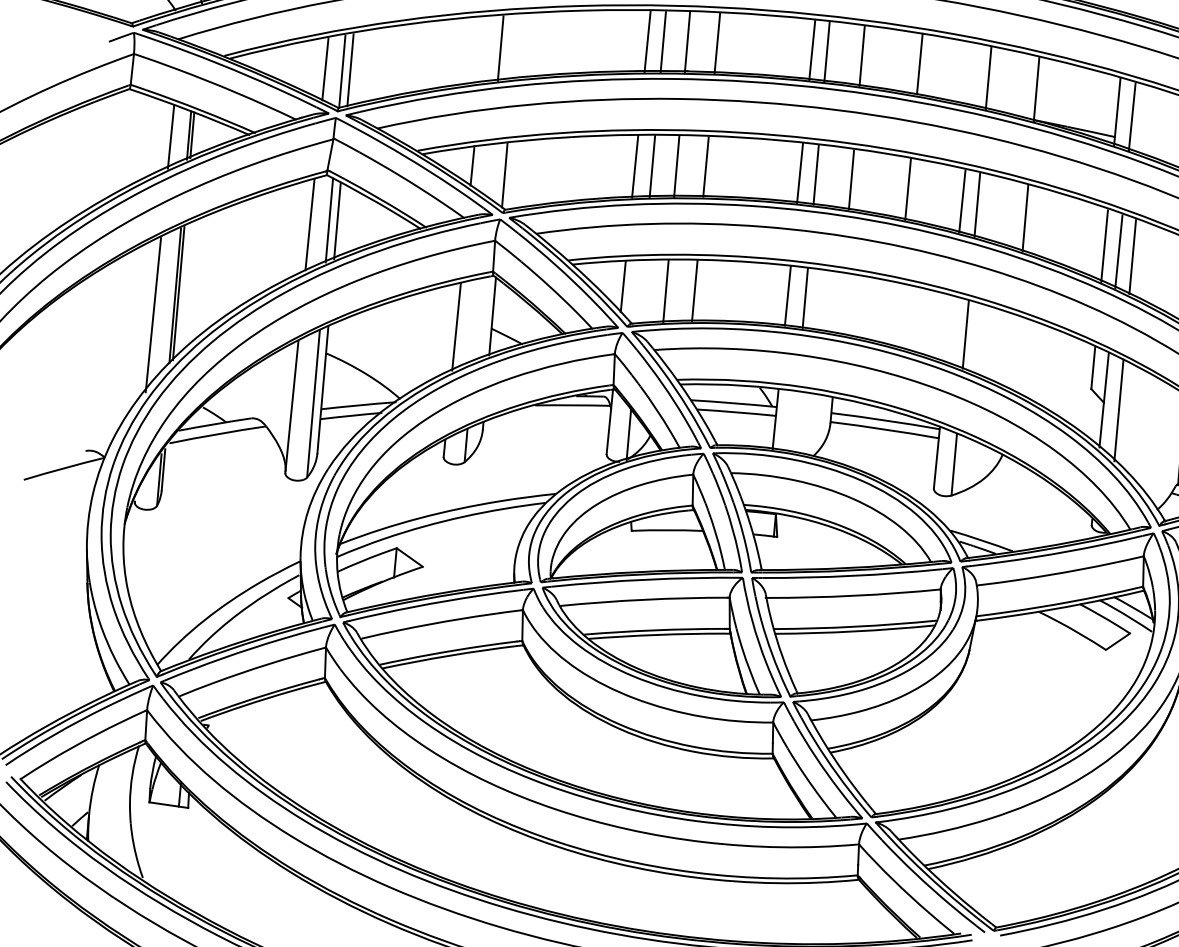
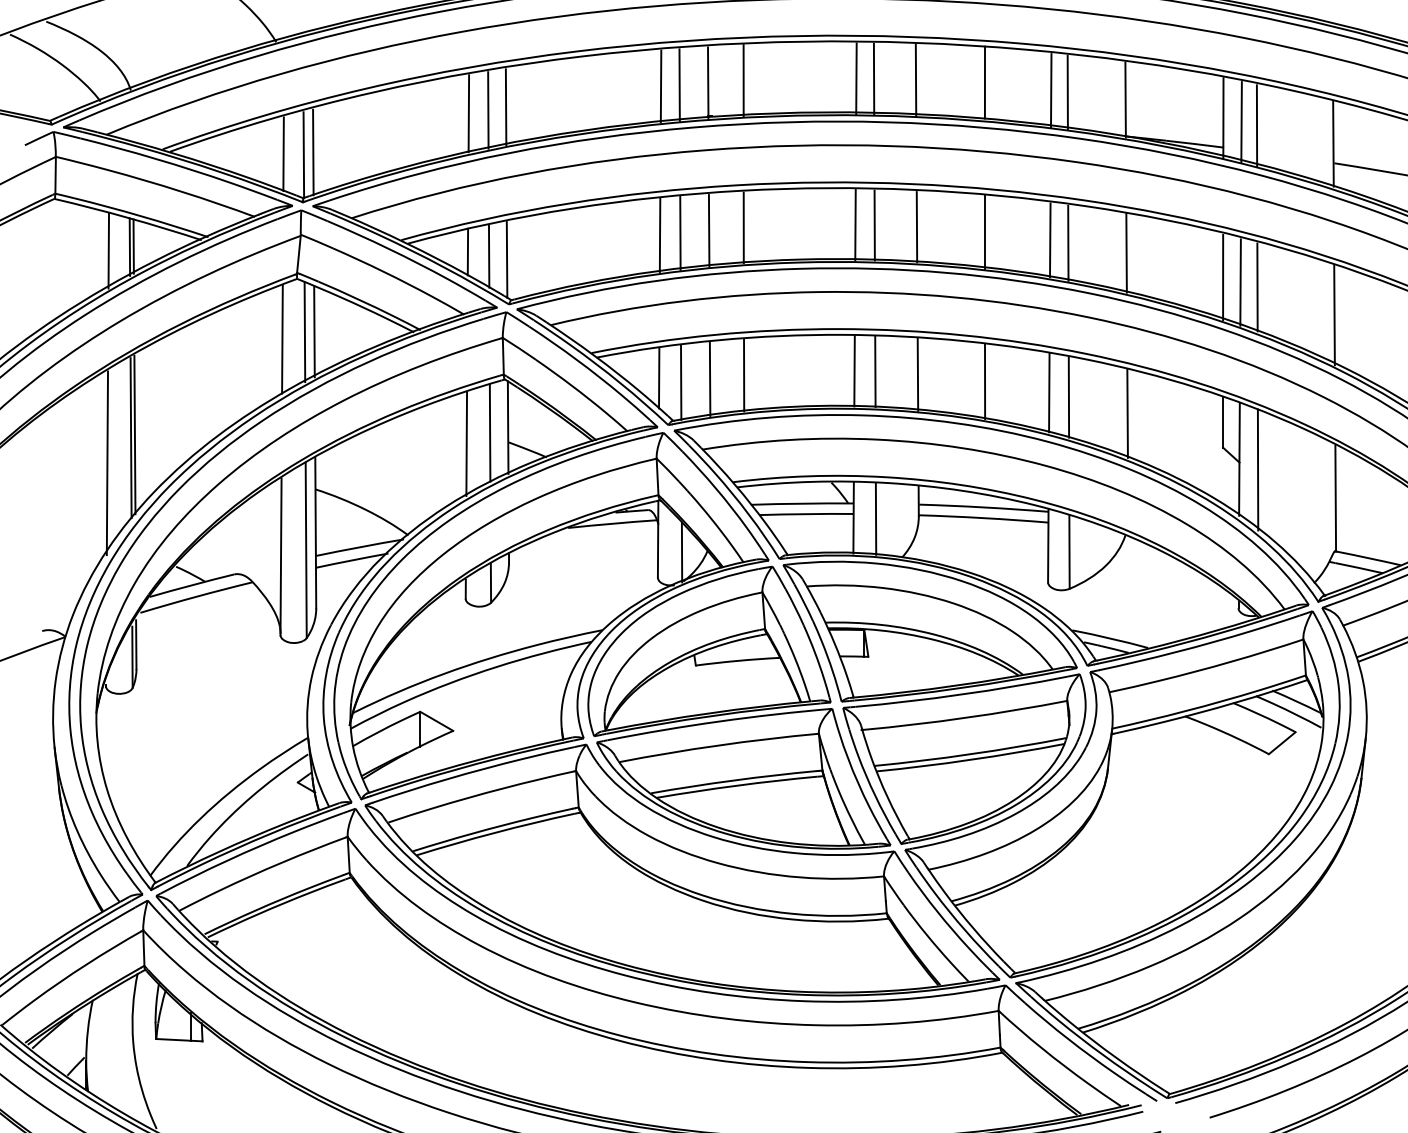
line: (515, 47) -> (505, 107), added
line: (483, 49) -> (468, 113), added
line: (975, 75) -> (1051, 90), added
line: (1144, 121) -> (1256, 125), added
line: (489, 171) -> (488, 256), added
line: (641, 292) -> (681, 382), added
line: (840, 303) -> (917, 374), added
line: (896, 314) -> (985, 381), added
line: (476, 319) -> (489, 432), added
line: (949, 329) -> (1049, 392), added
line: (1013, 352) -> (1127, 413), added
line: (793, 421) -> (875, 518), added

